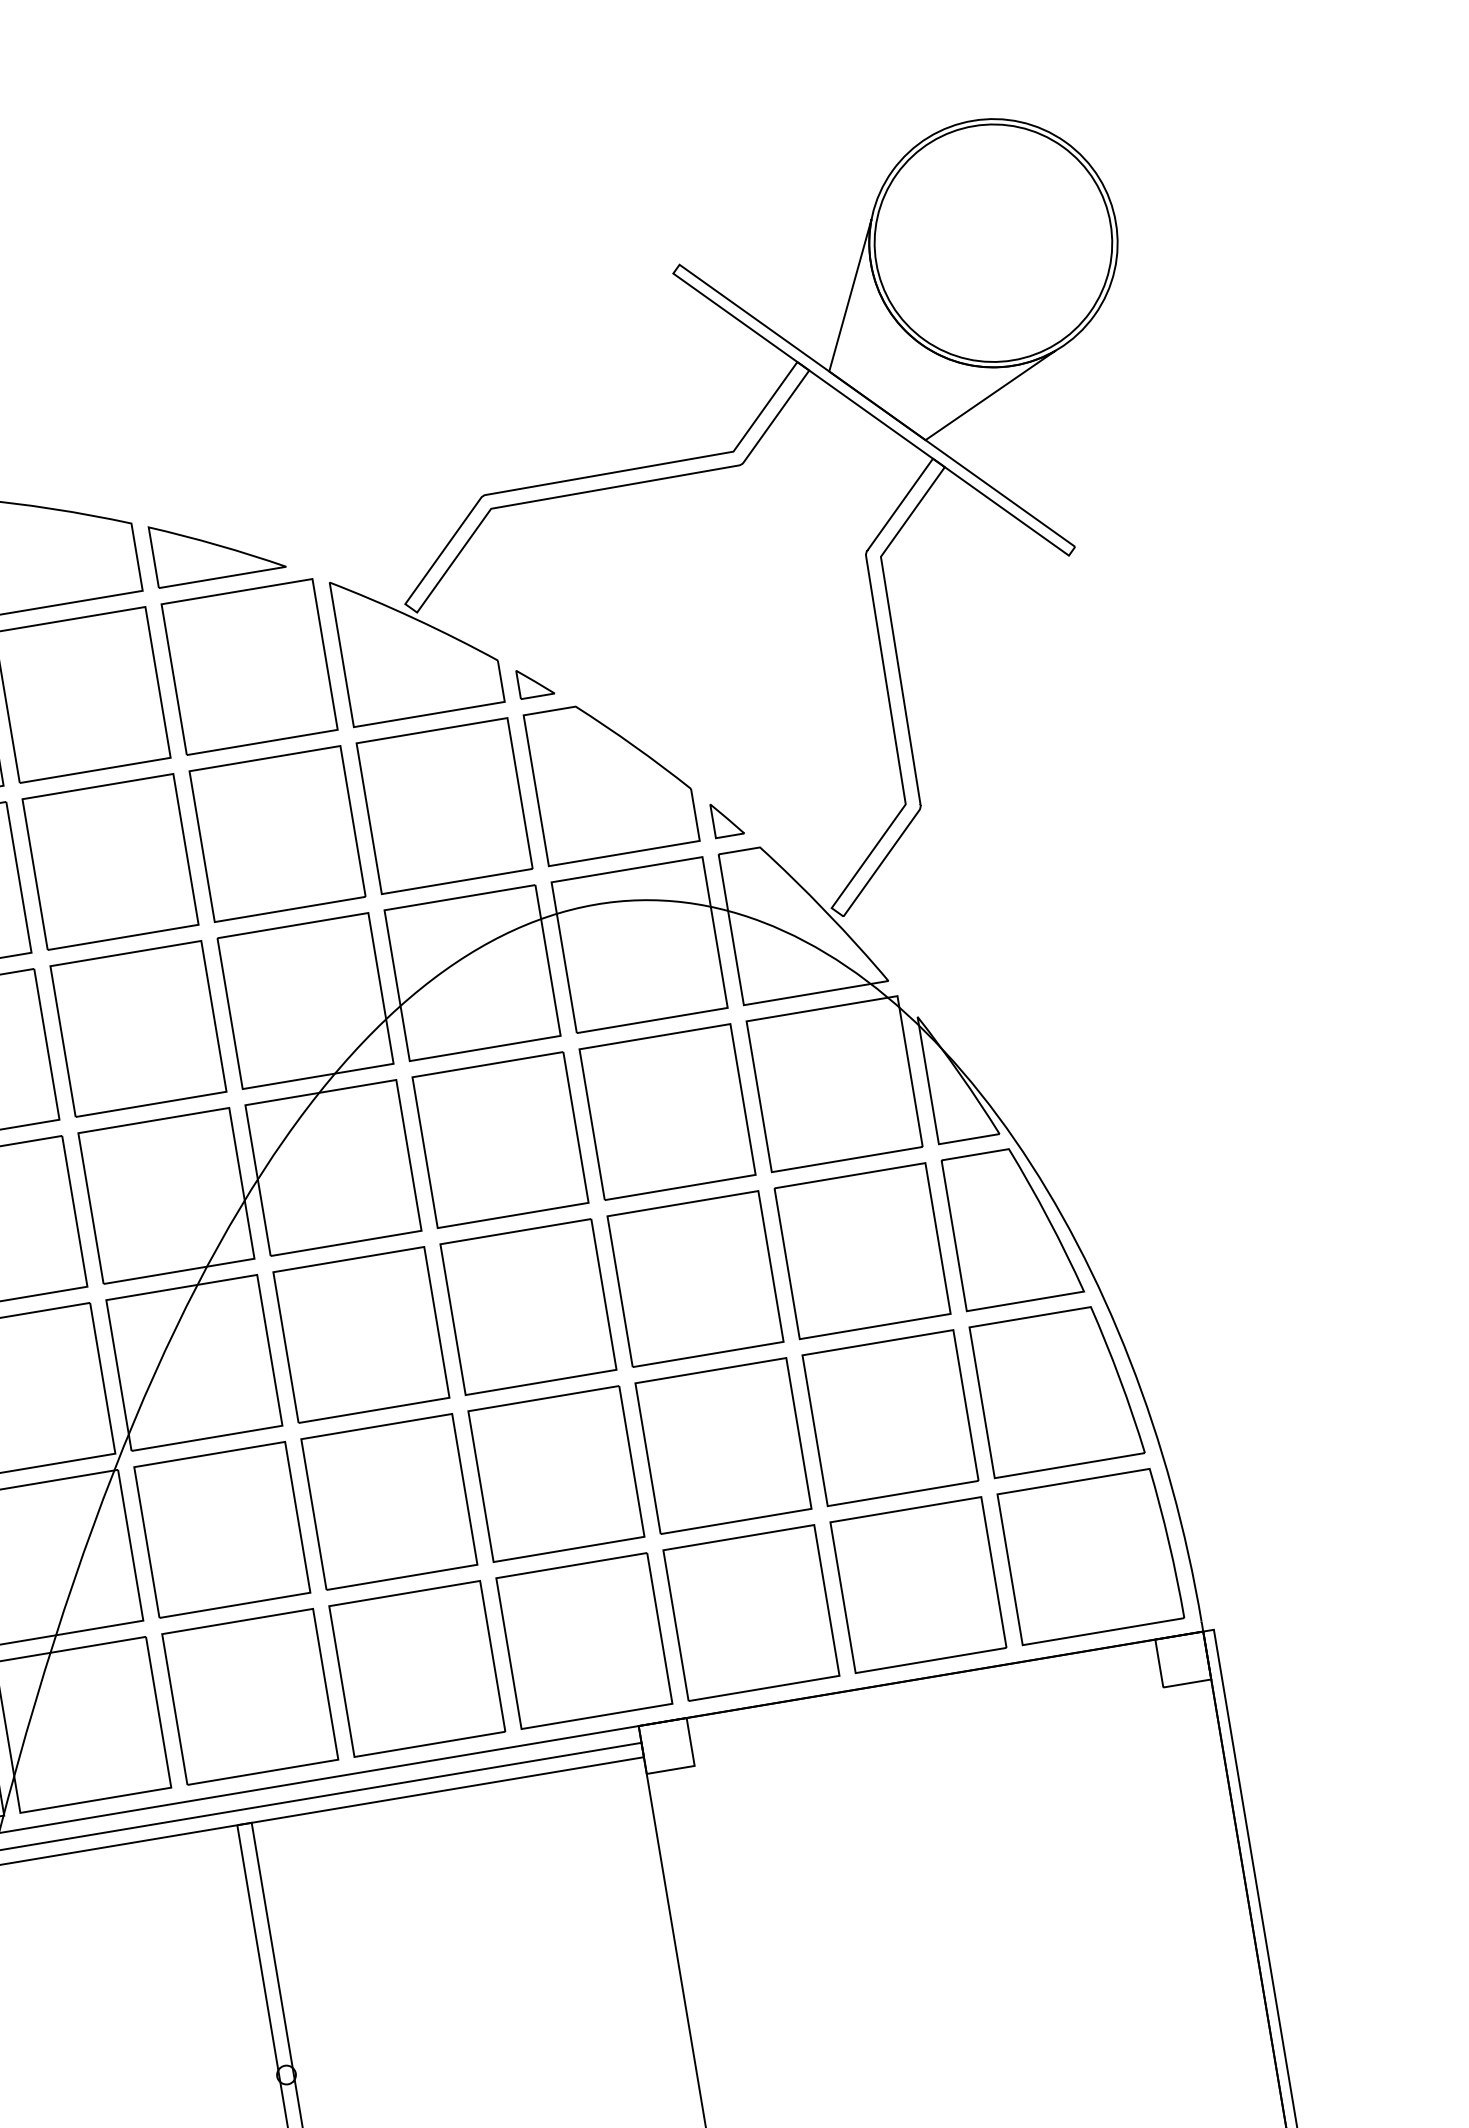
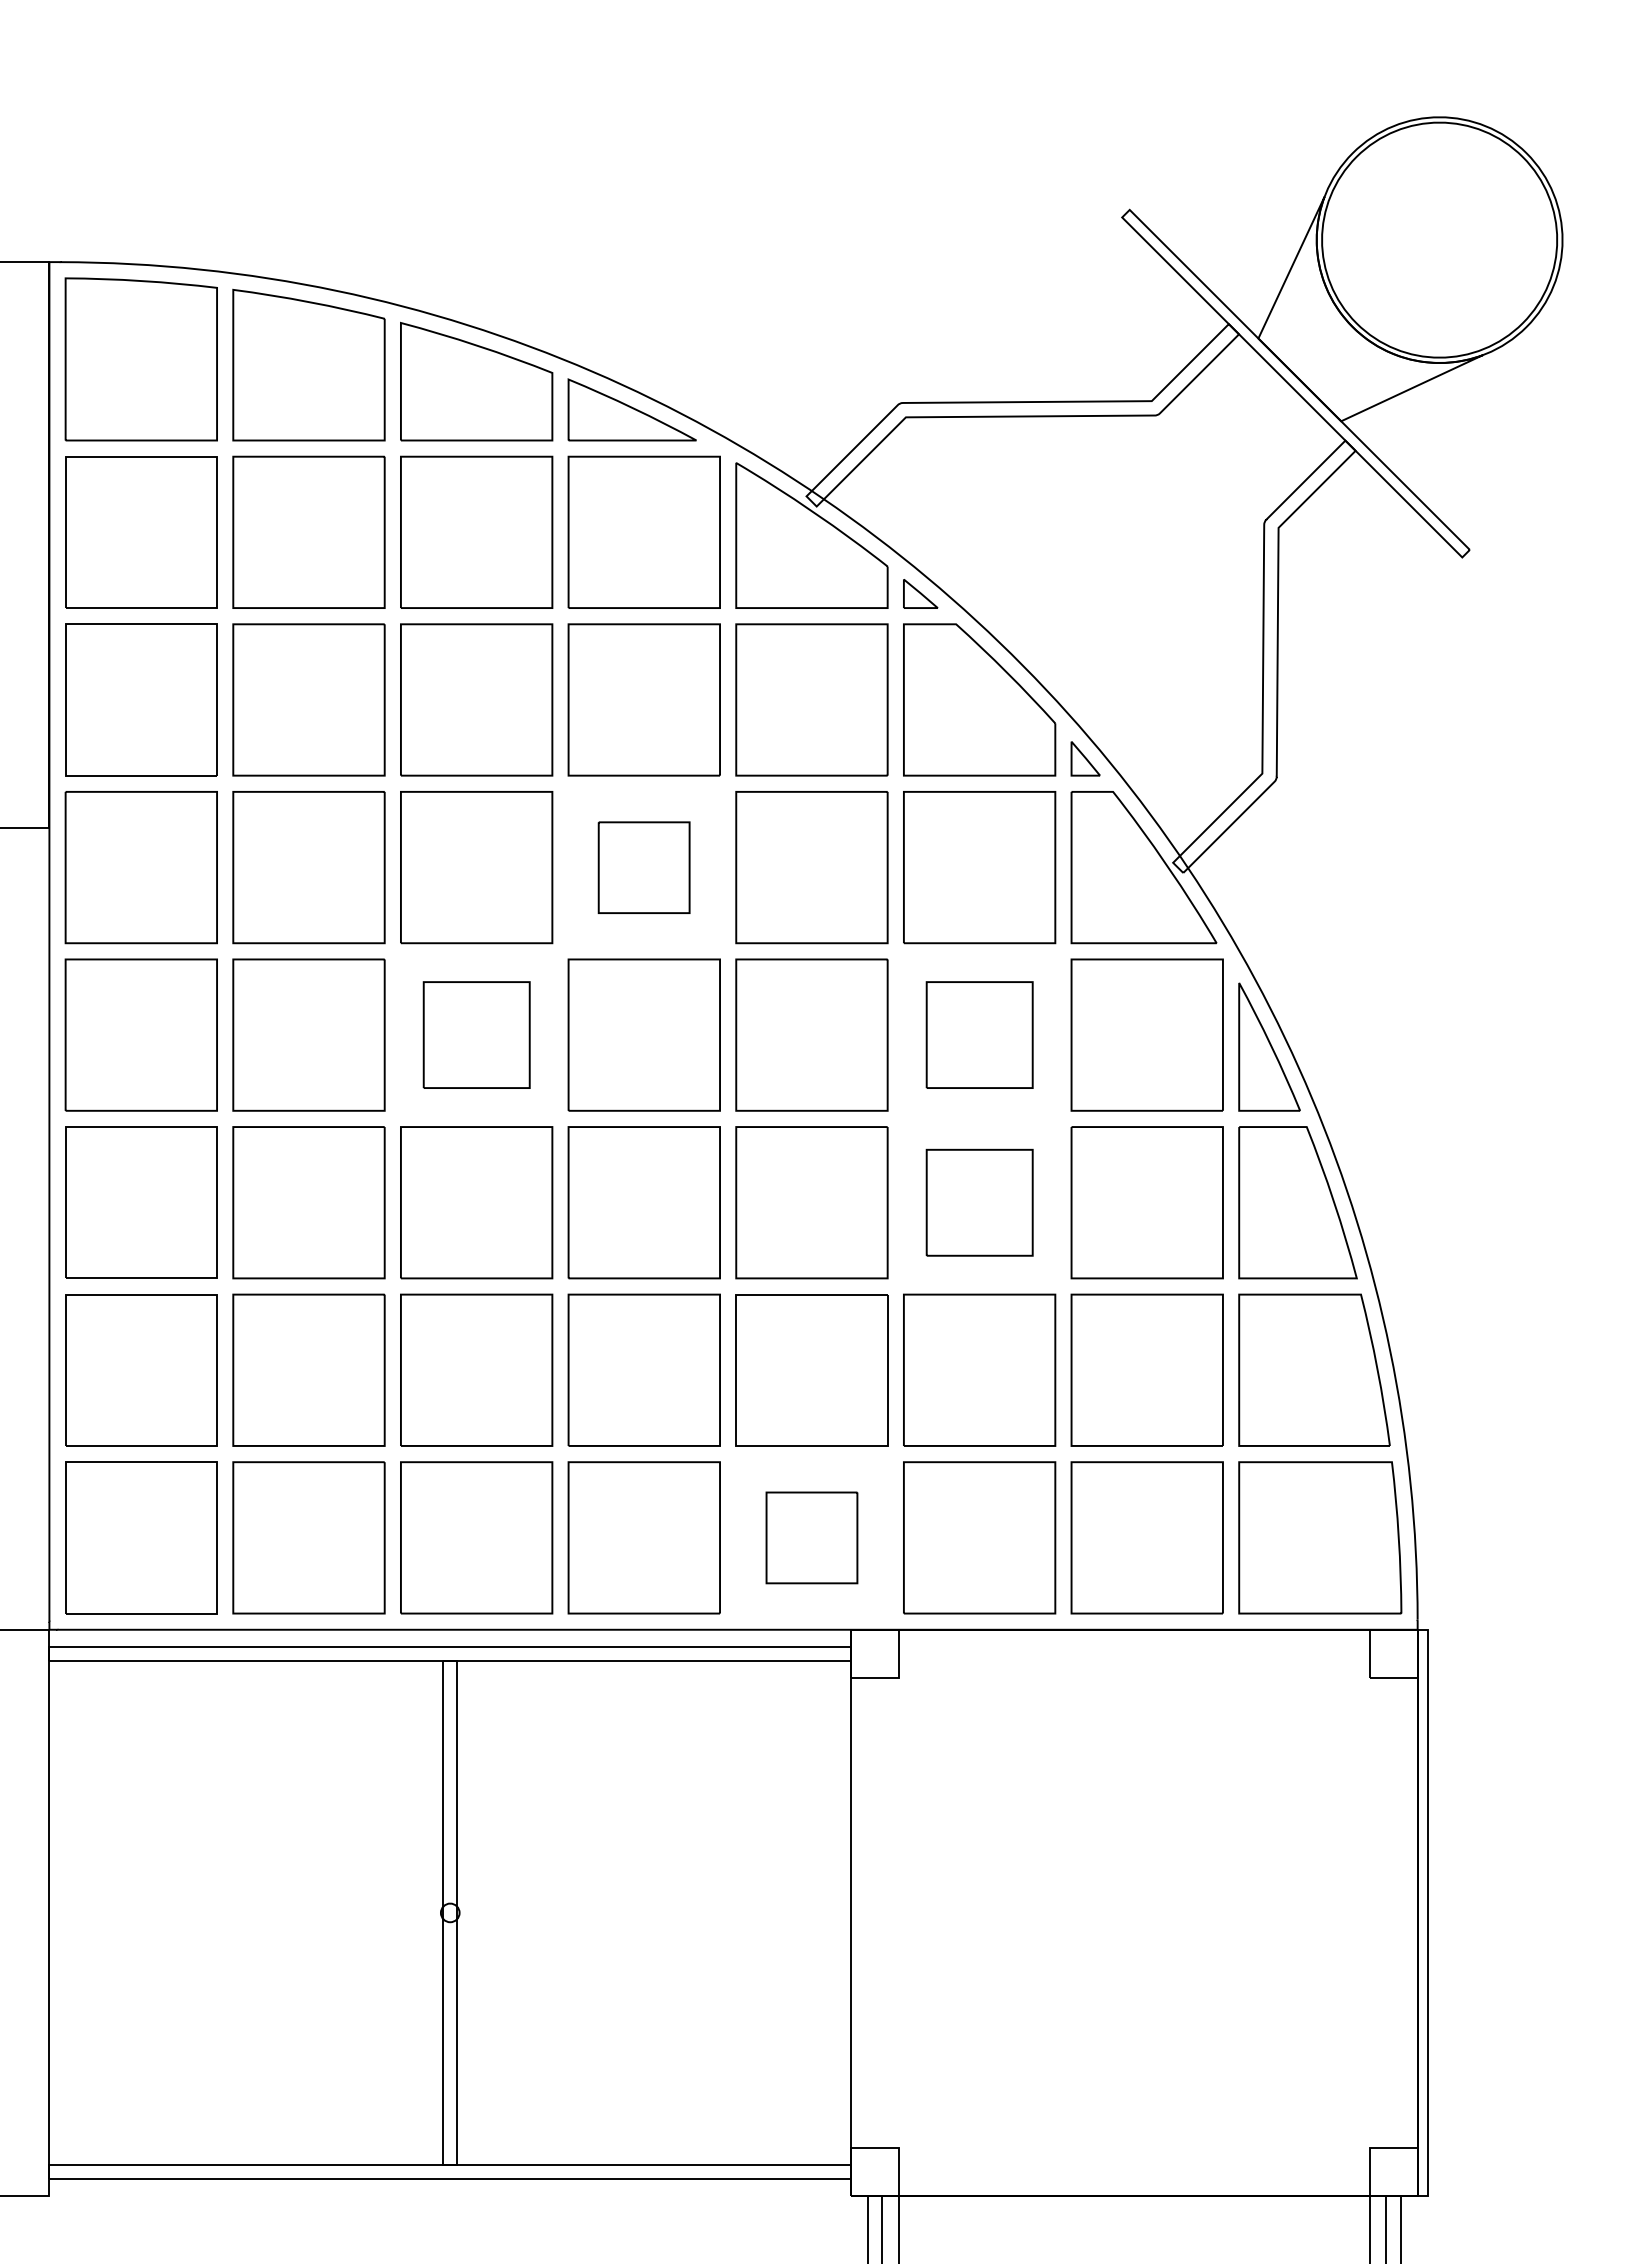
part: (304, 1001) -> (643, 867), size x0.6
part: (667, 1111) -> (979, 1034), size x0.7
part: (166, 1195) -> (476, 1034), size x0.7
part: (695, 1278) -> (979, 1202), size x0.7
part: (583, 1640) -> (811, 1537), size x0.6

